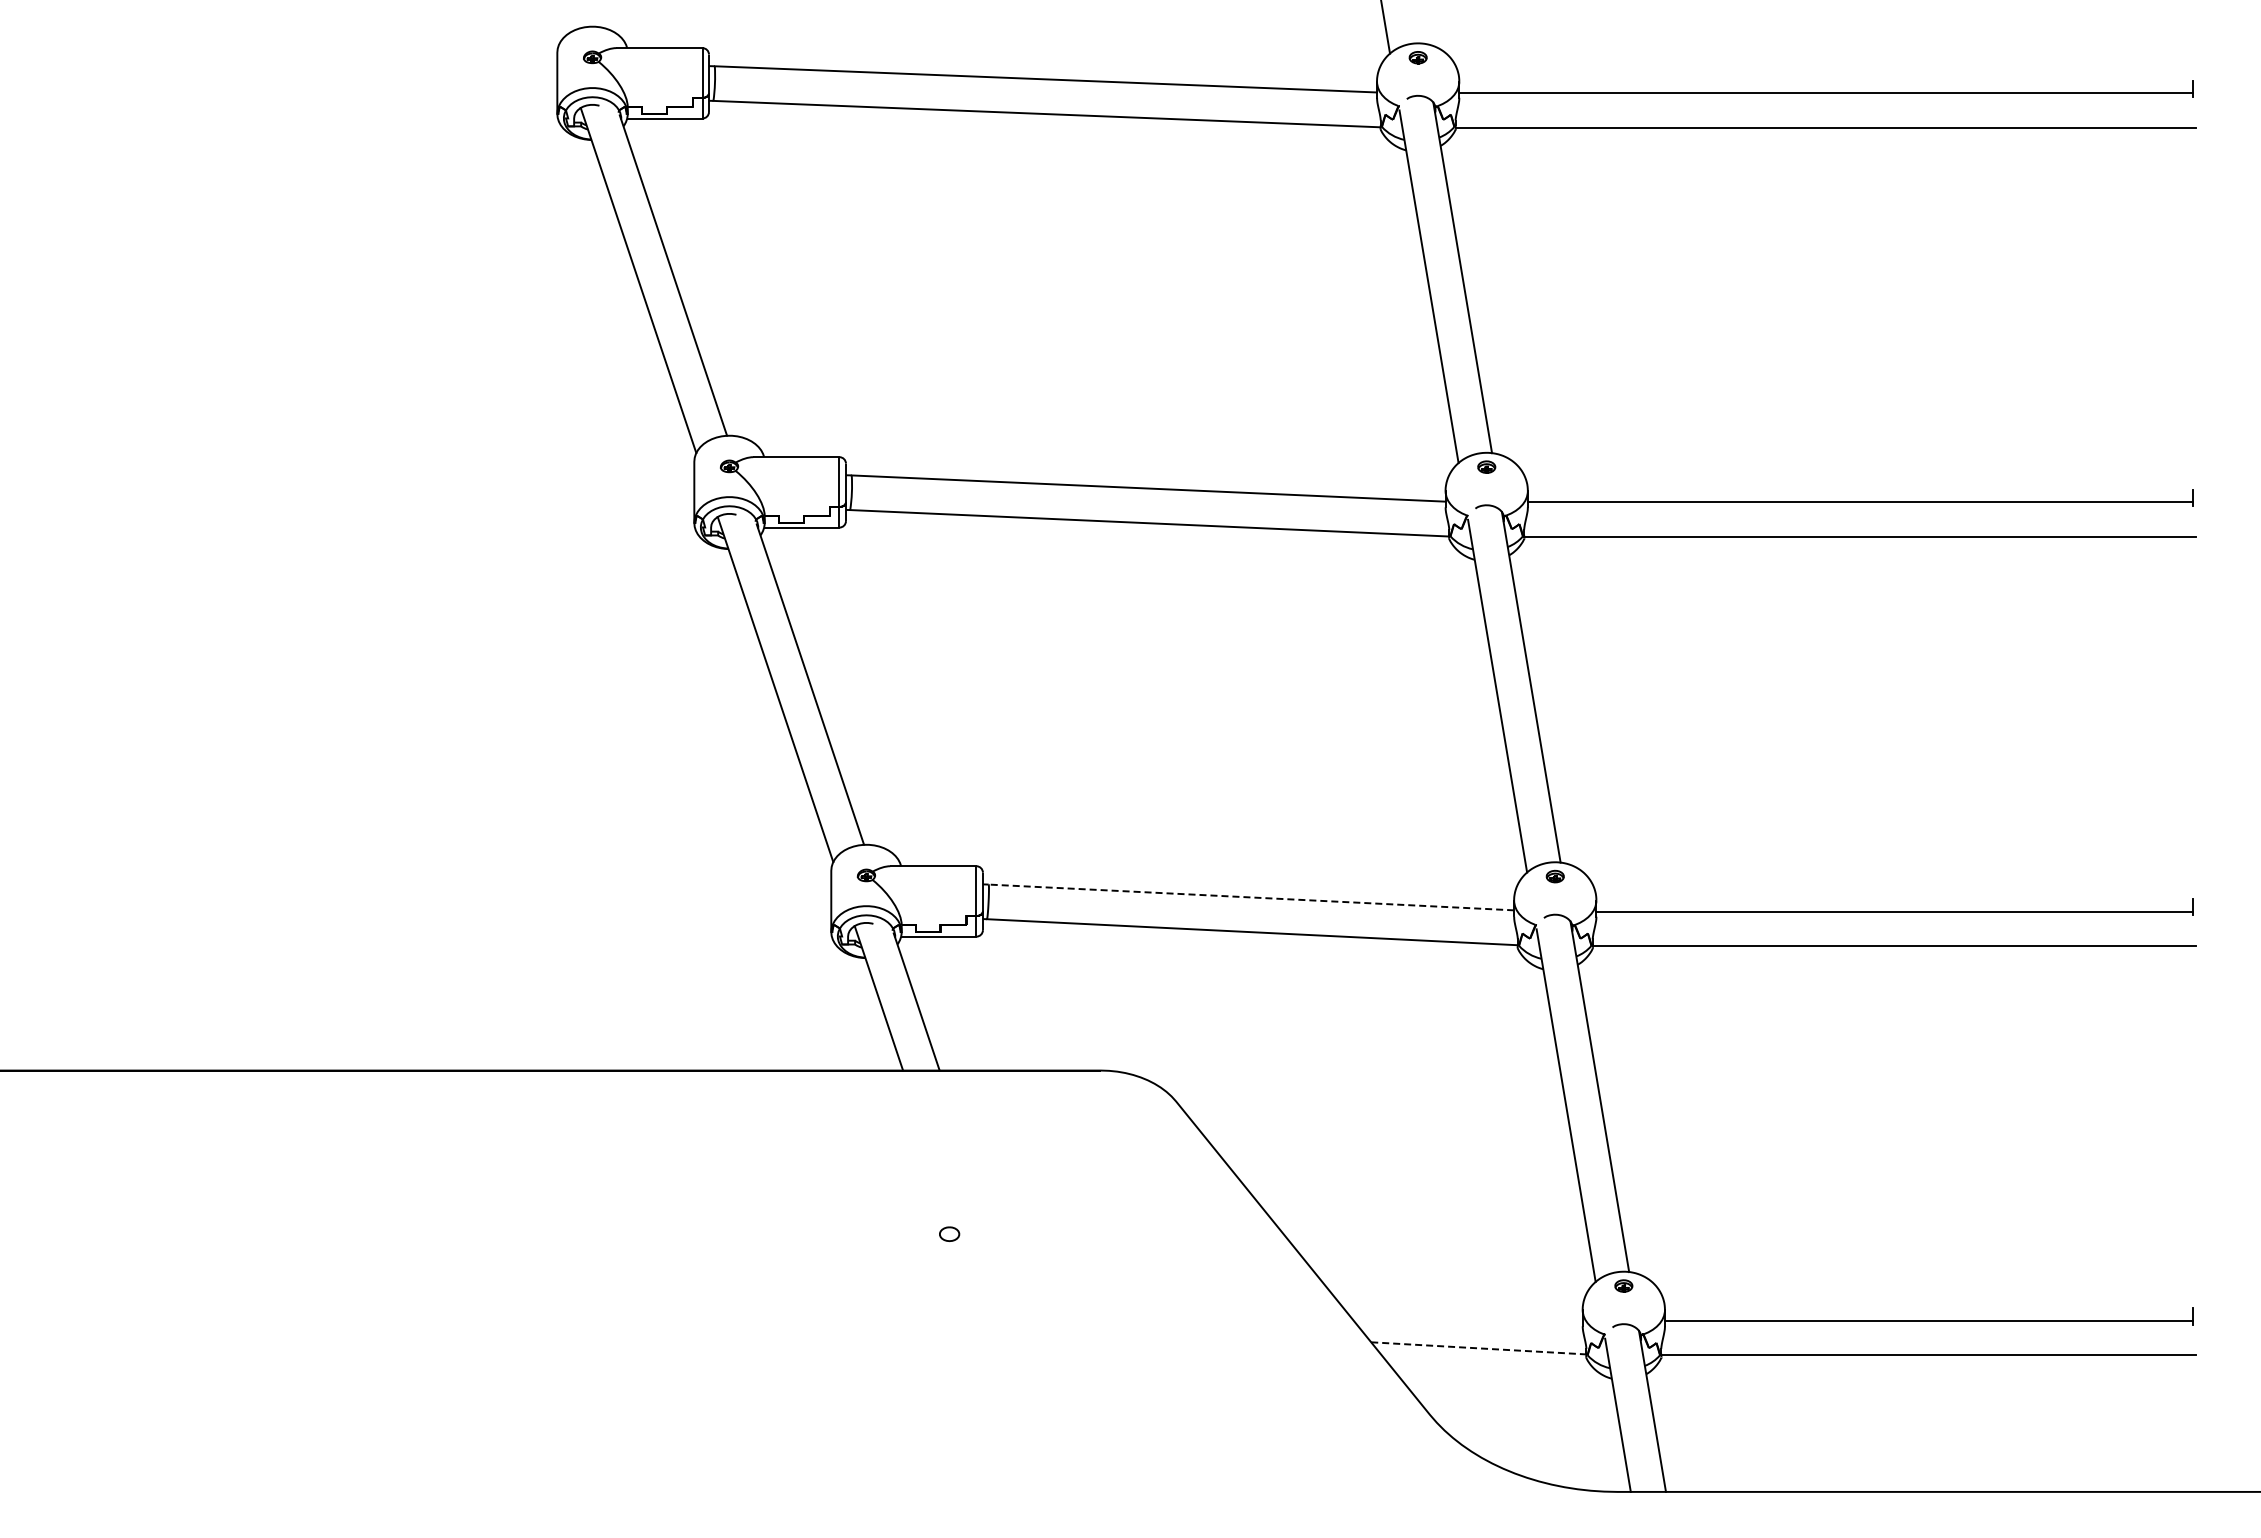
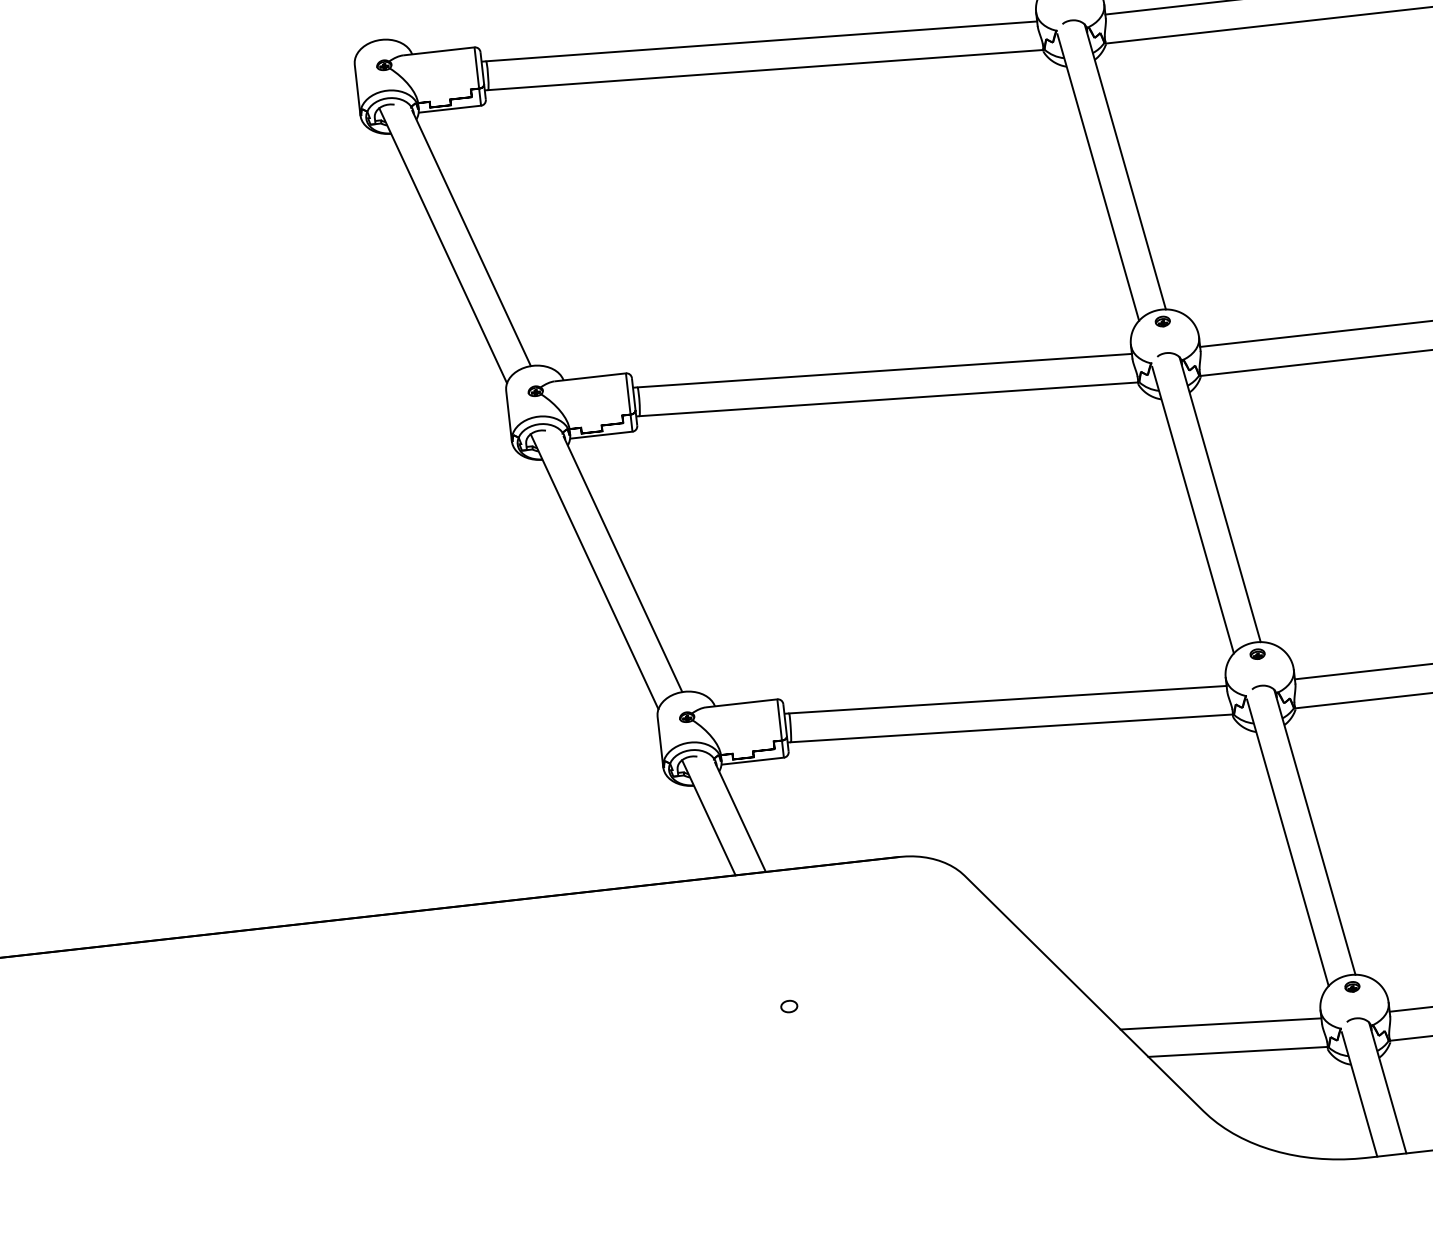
line: (1250, 897) -> (1007, 699), dashed -> solid
line: (1461, 1312) -> (1220, 1023), added
line: (1478, 1348) -> (1237, 1052), dashed -> solid

